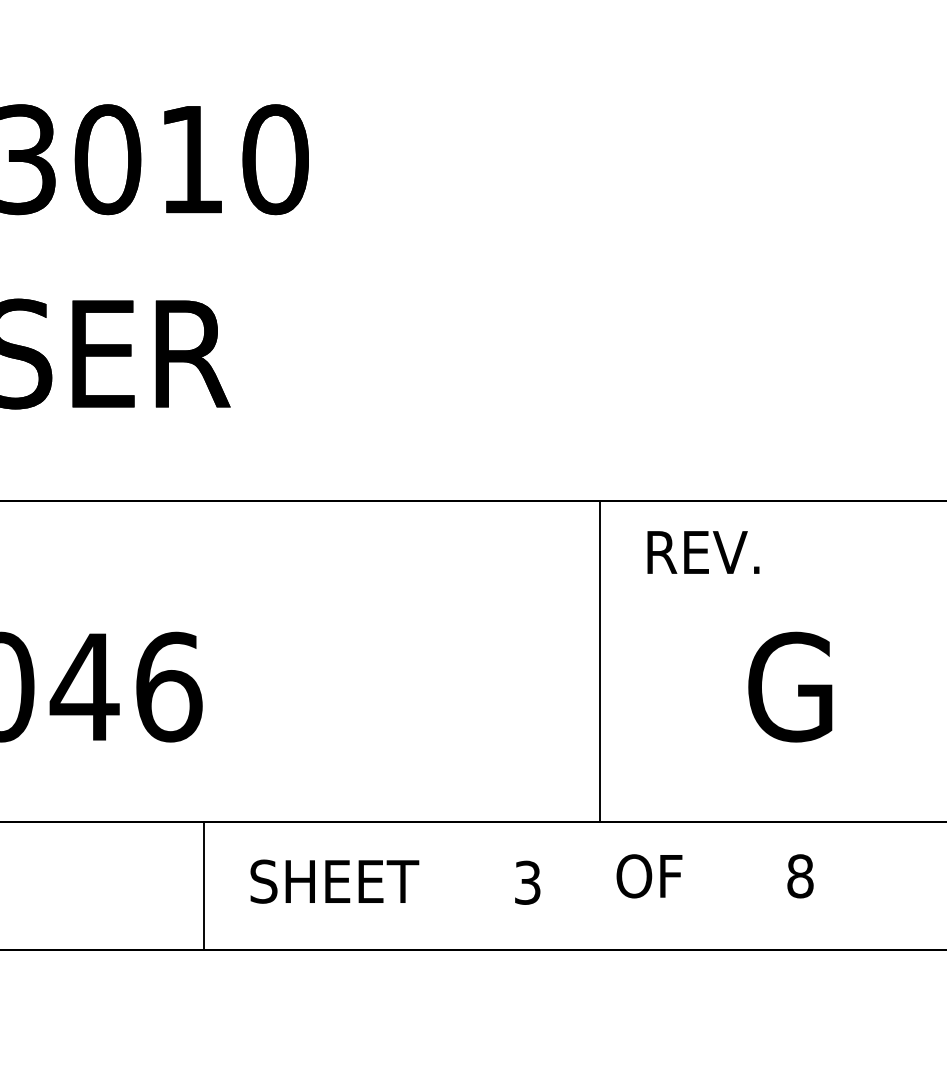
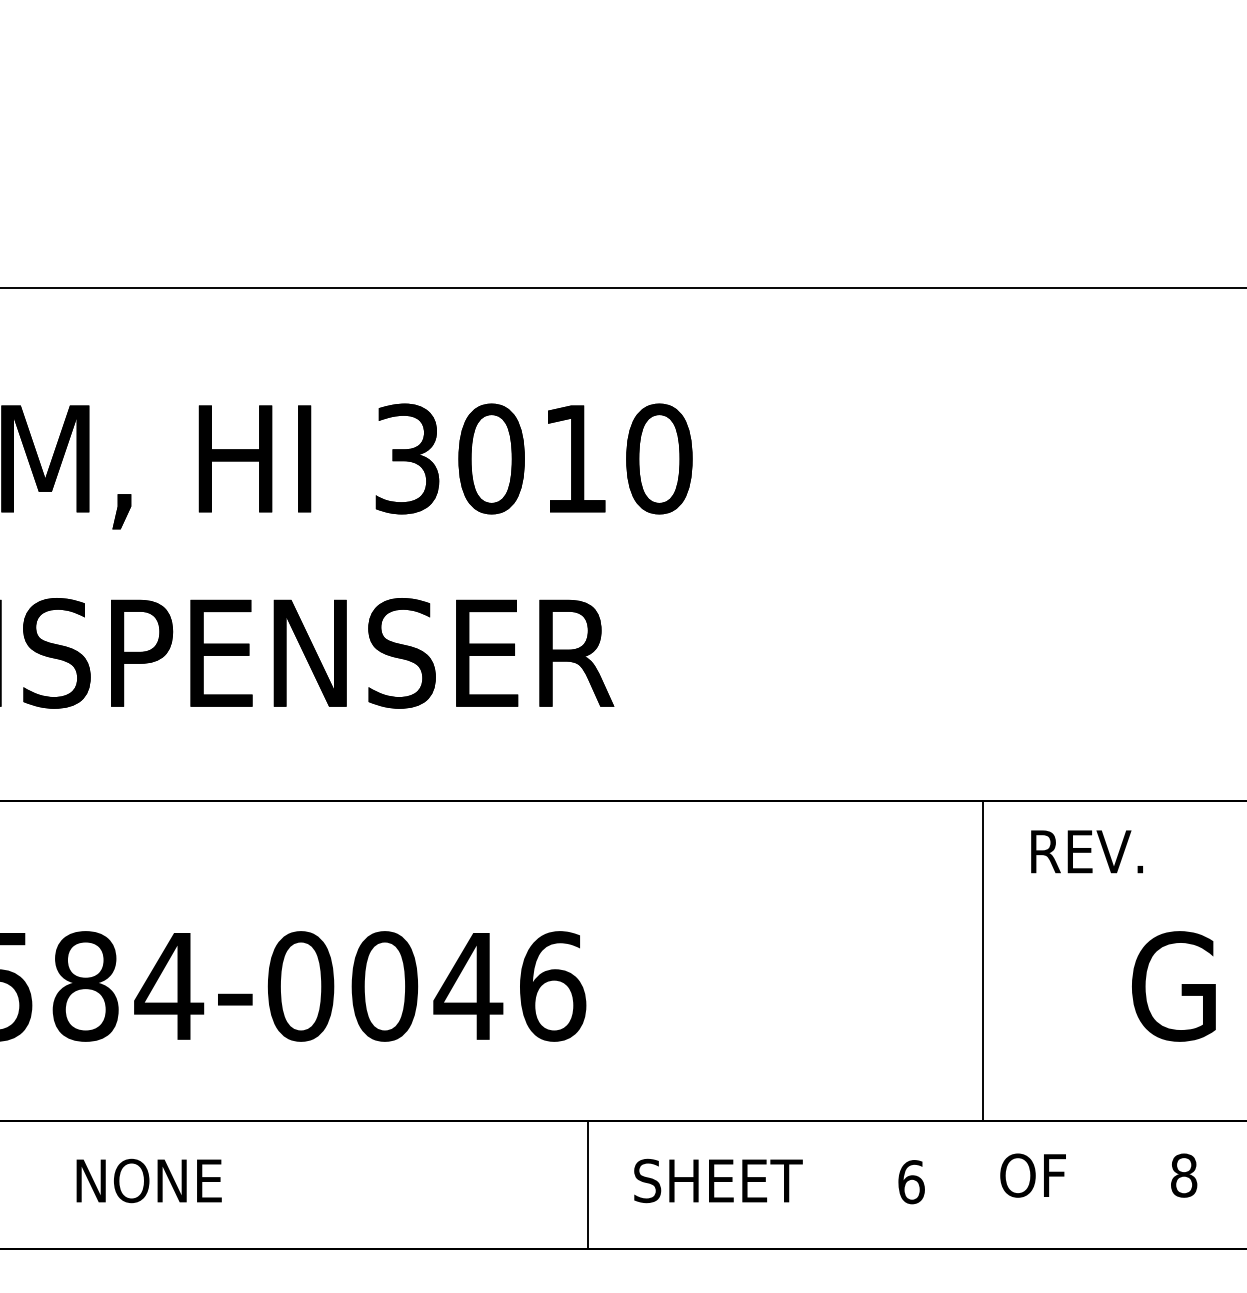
text: (527, 883) -> (911, 1182), 3 -> 6

